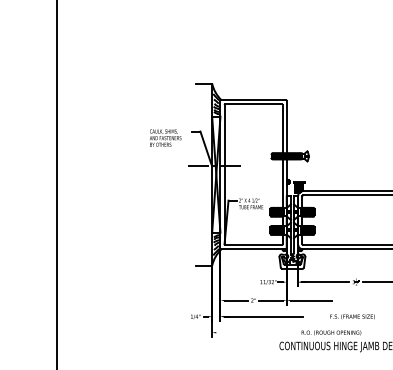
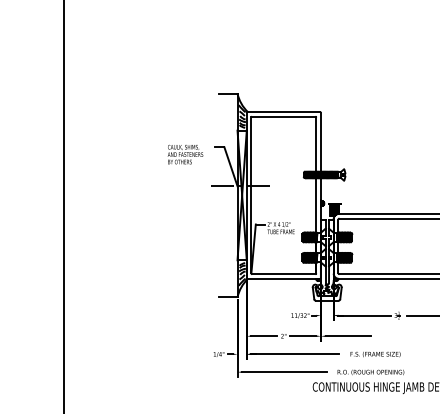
text: (352, 316) -> (375, 354), moved
line: (254, 332) -> (284, 372), added

